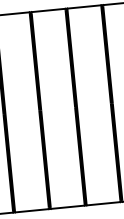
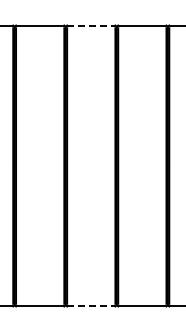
line: (48, 10) -> (91, 25), solid -> dashed
line: (67, 207) -> (91, 306), solid -> dashed

